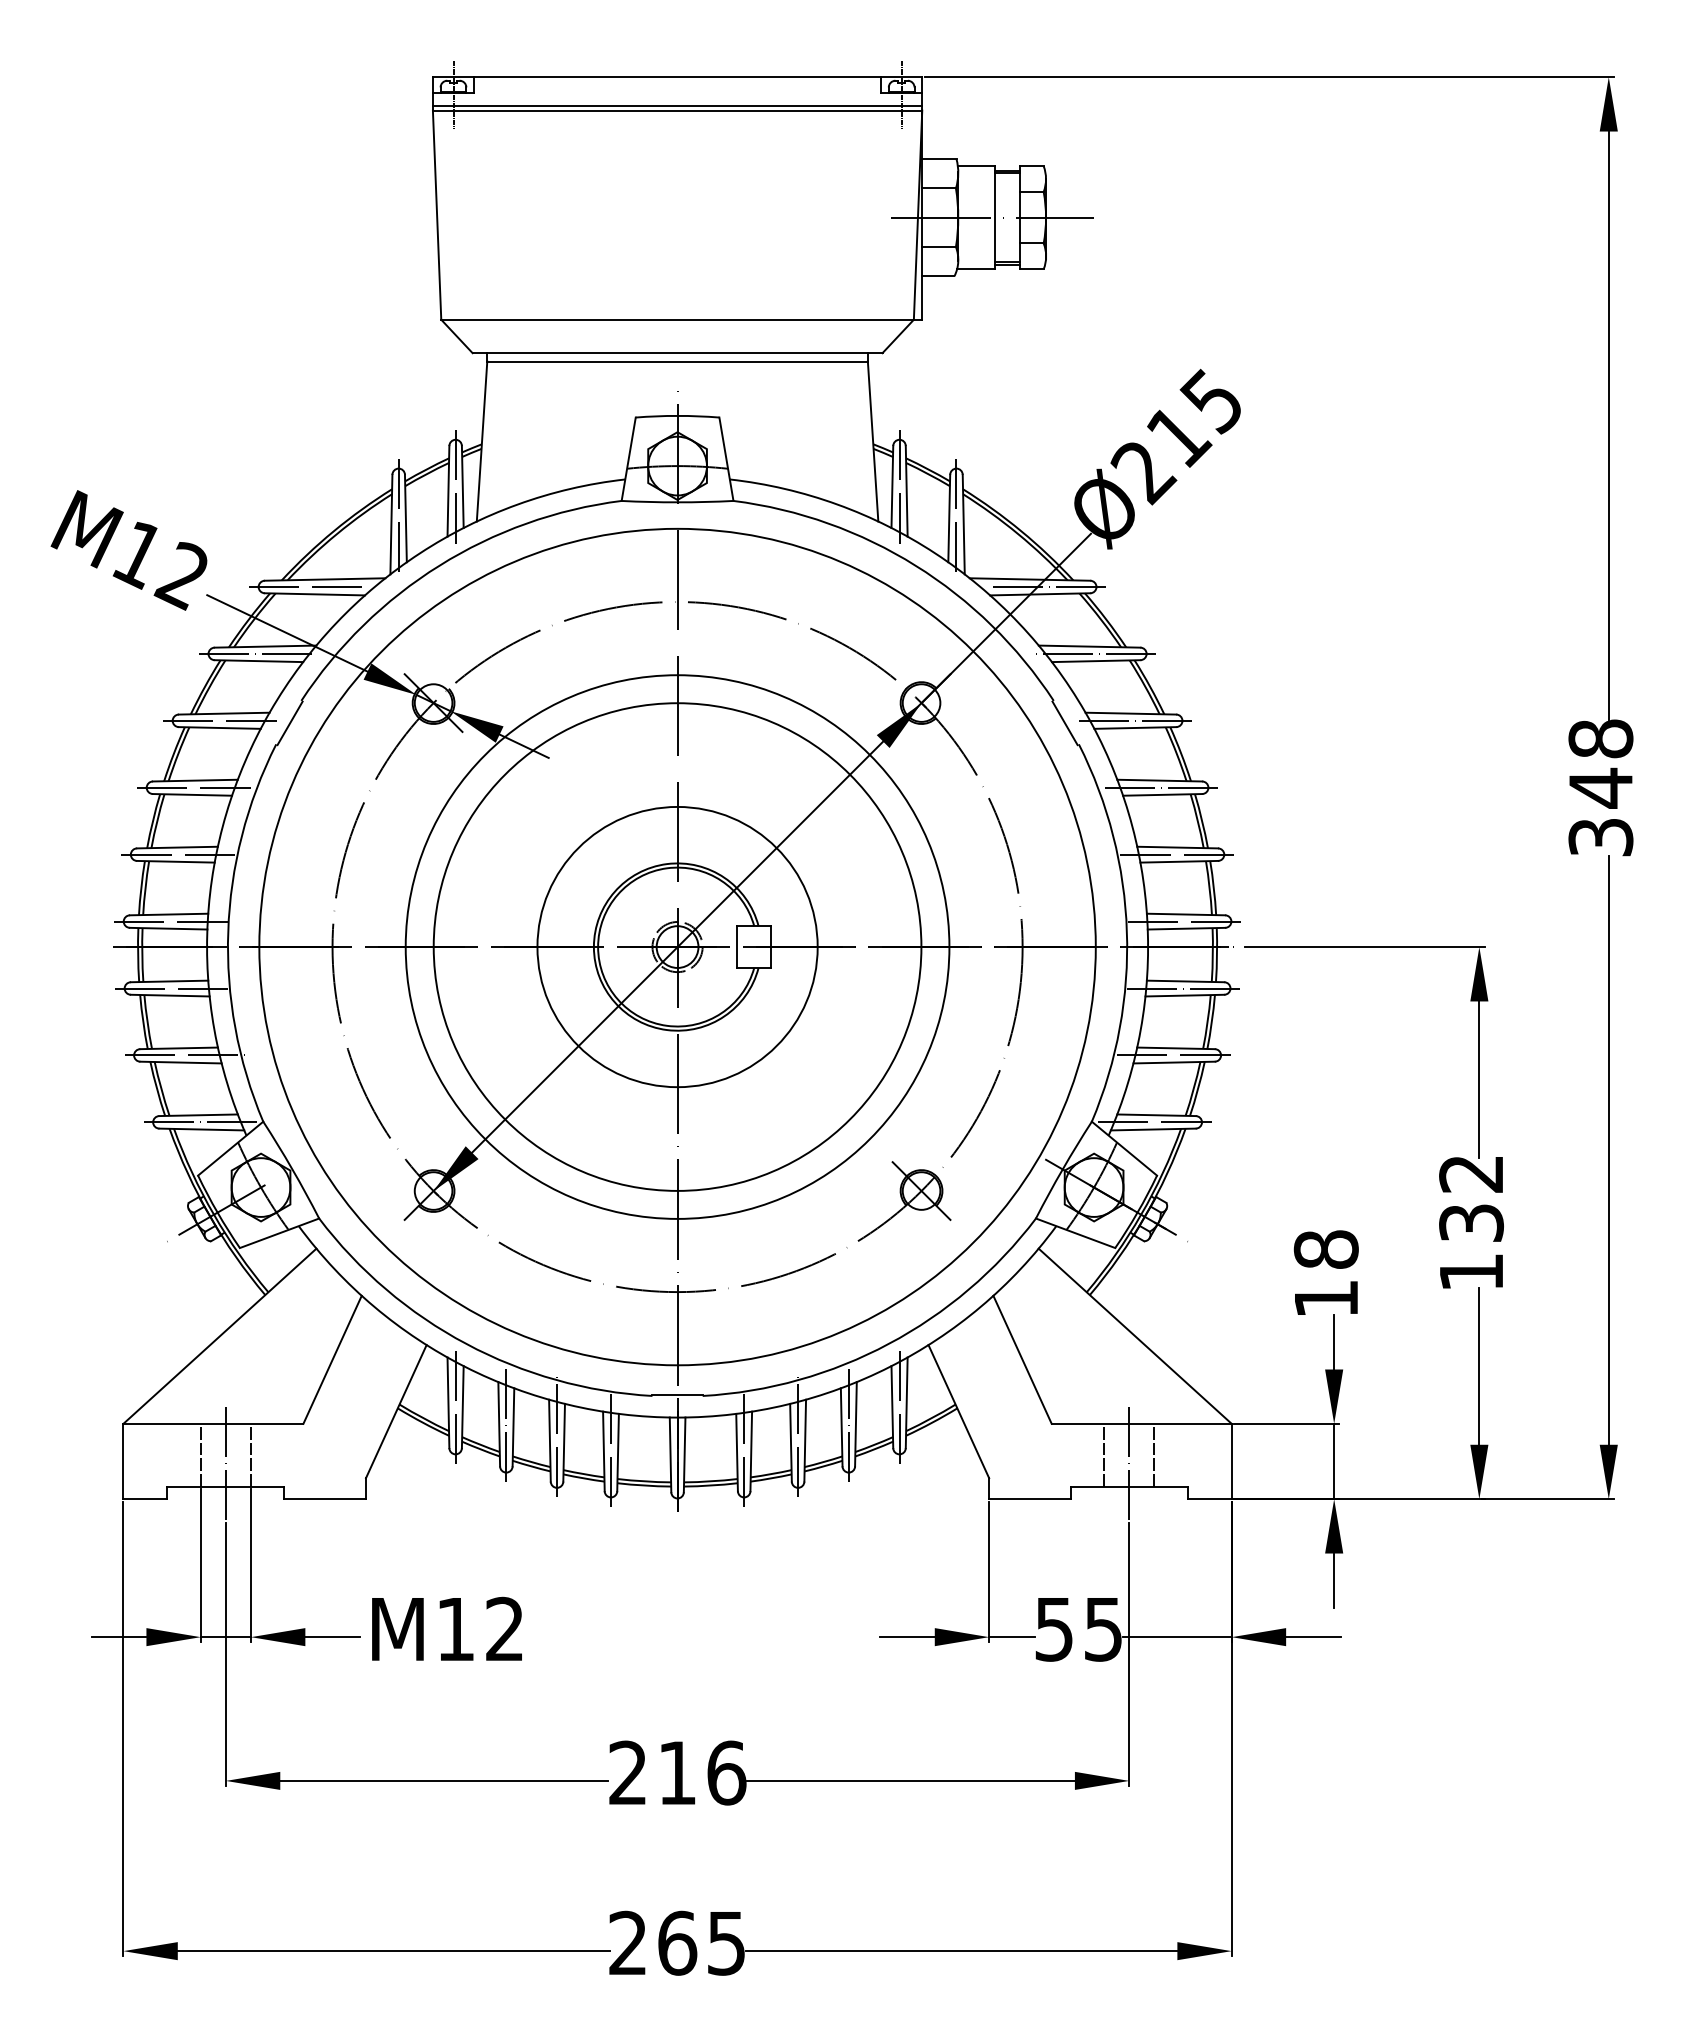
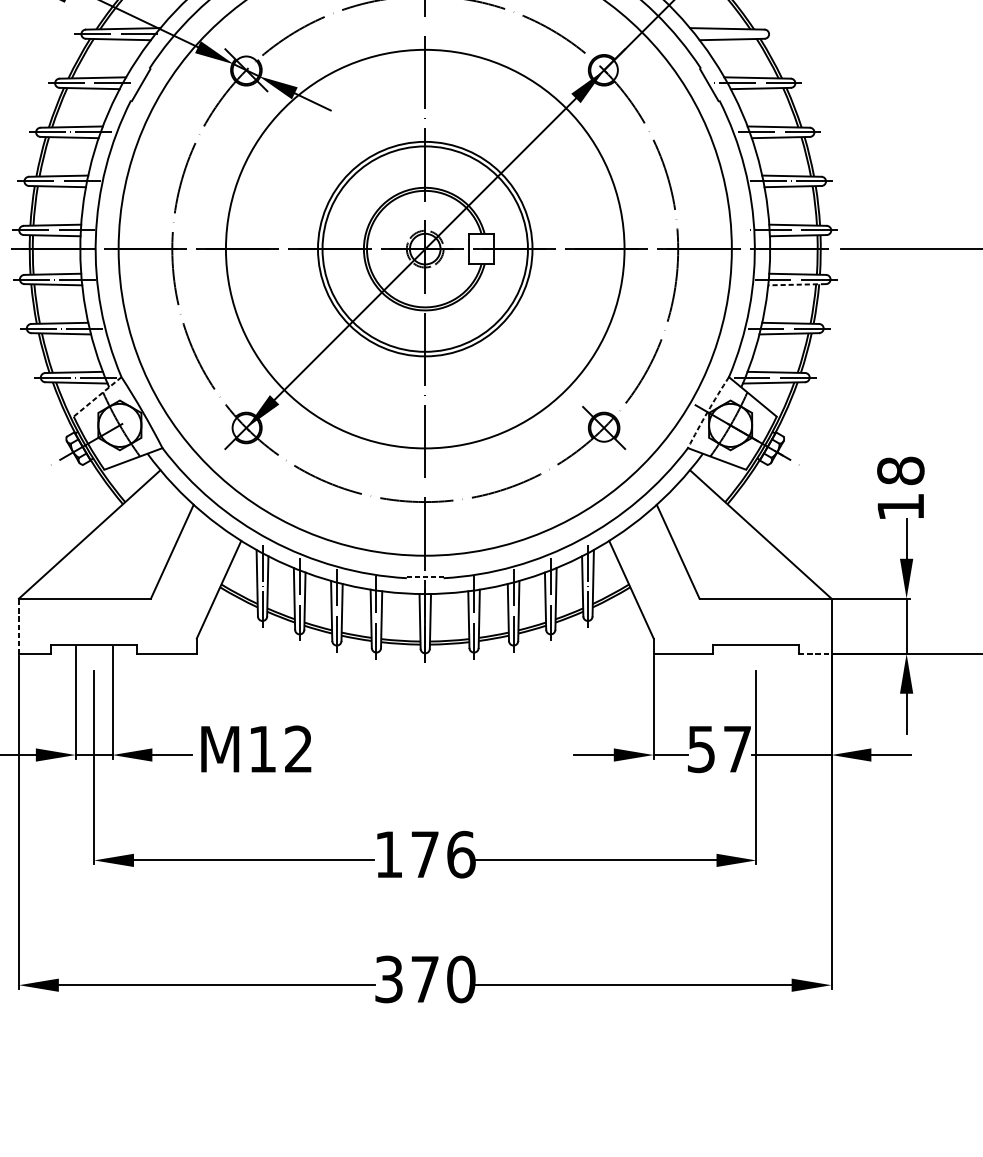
line: (1095, 653) -> (731, 33), removed
circle: (677, 946) -> (425, 248), size x0.6
line: (1184, 995) -> (796, 284), solid -> dashed
line: (230, 1148) -> (97, 396), solid -> dashed
arc: (1062, 1169) -> (707, 412), solid -> dashed
line: (678, 1394) -> (425, 577), solid -> dashed
line: (200, 1454) -> (75, 621), removed
line: (250, 1454) -> (112, 621), removed
line: (1104, 1454) -> (738, 621), removed
line: (1154, 1454) -> (774, 621), removed
line: (123, 1461) -> (19, 626), solid -> dashed
line: (225, 1461) -> (93, 626), removed
line: (1129, 1461) -> (756, 626), removed
line: (1209, 1499) -> (815, 654), solid -> dashed
text: (1103, 1629) -> (737, 749), 55 -> 57
text: (652, 1772) -> (406, 854), 216 -> 176
text: (677, 1942) -> (425, 978), 265 -> 370

